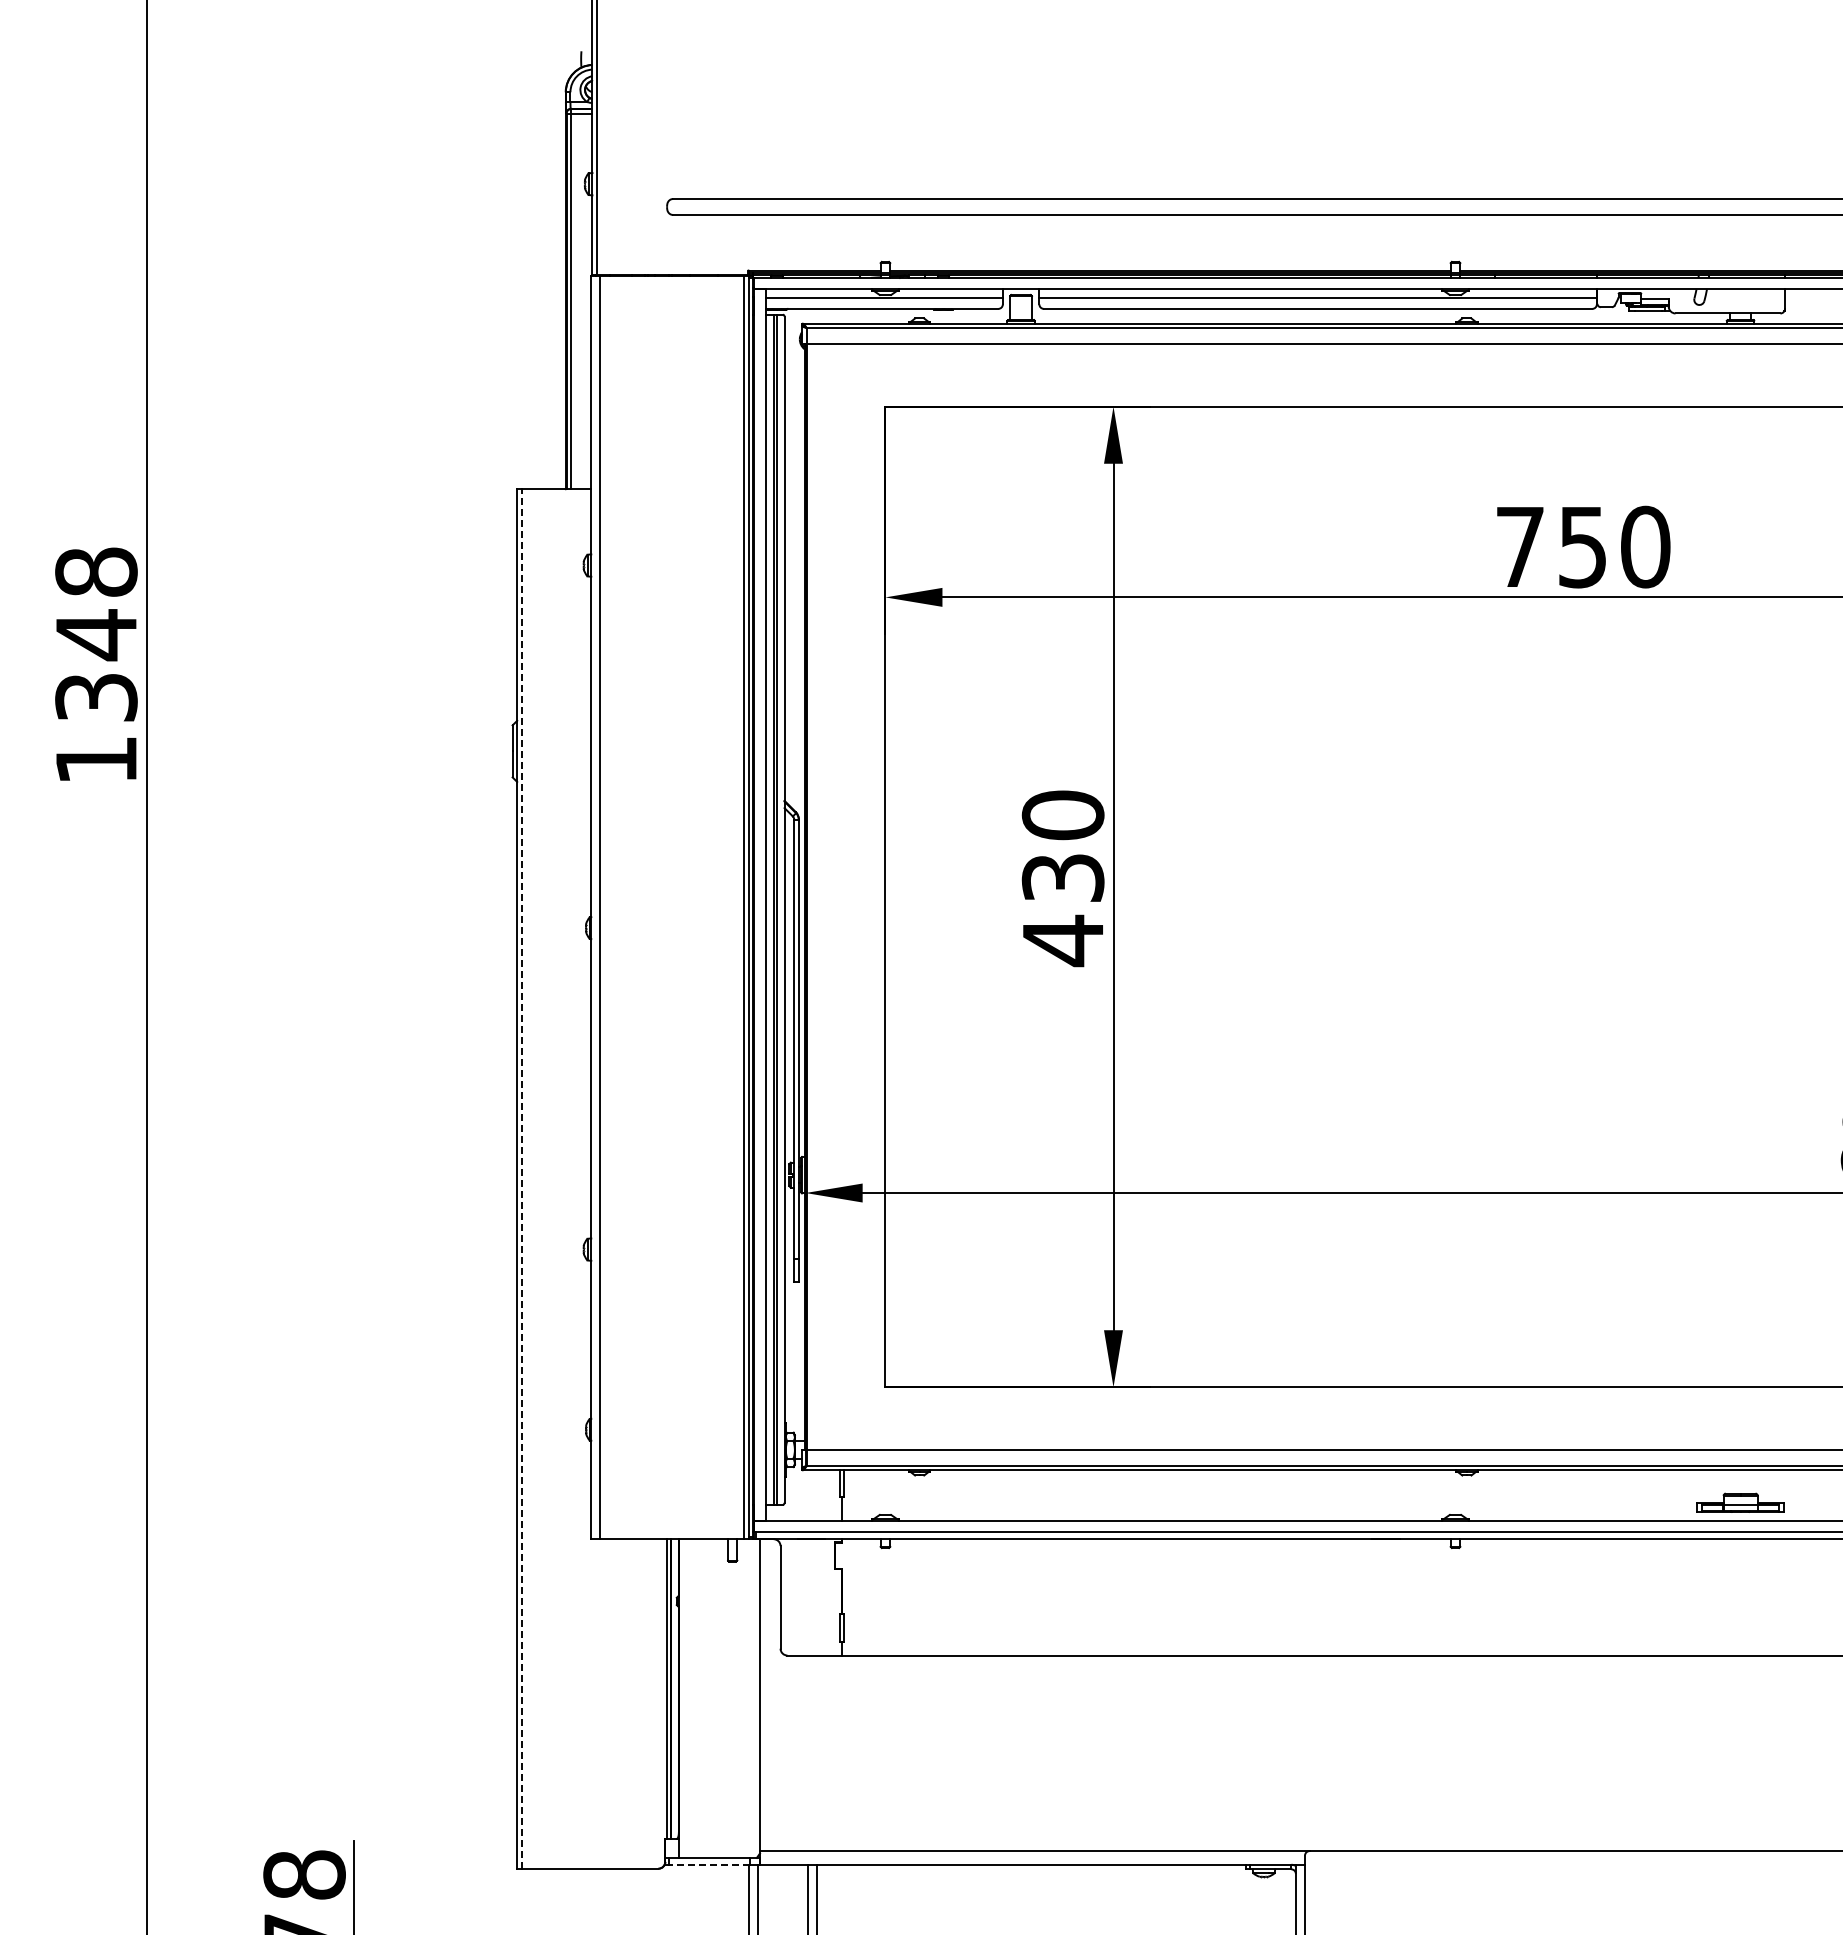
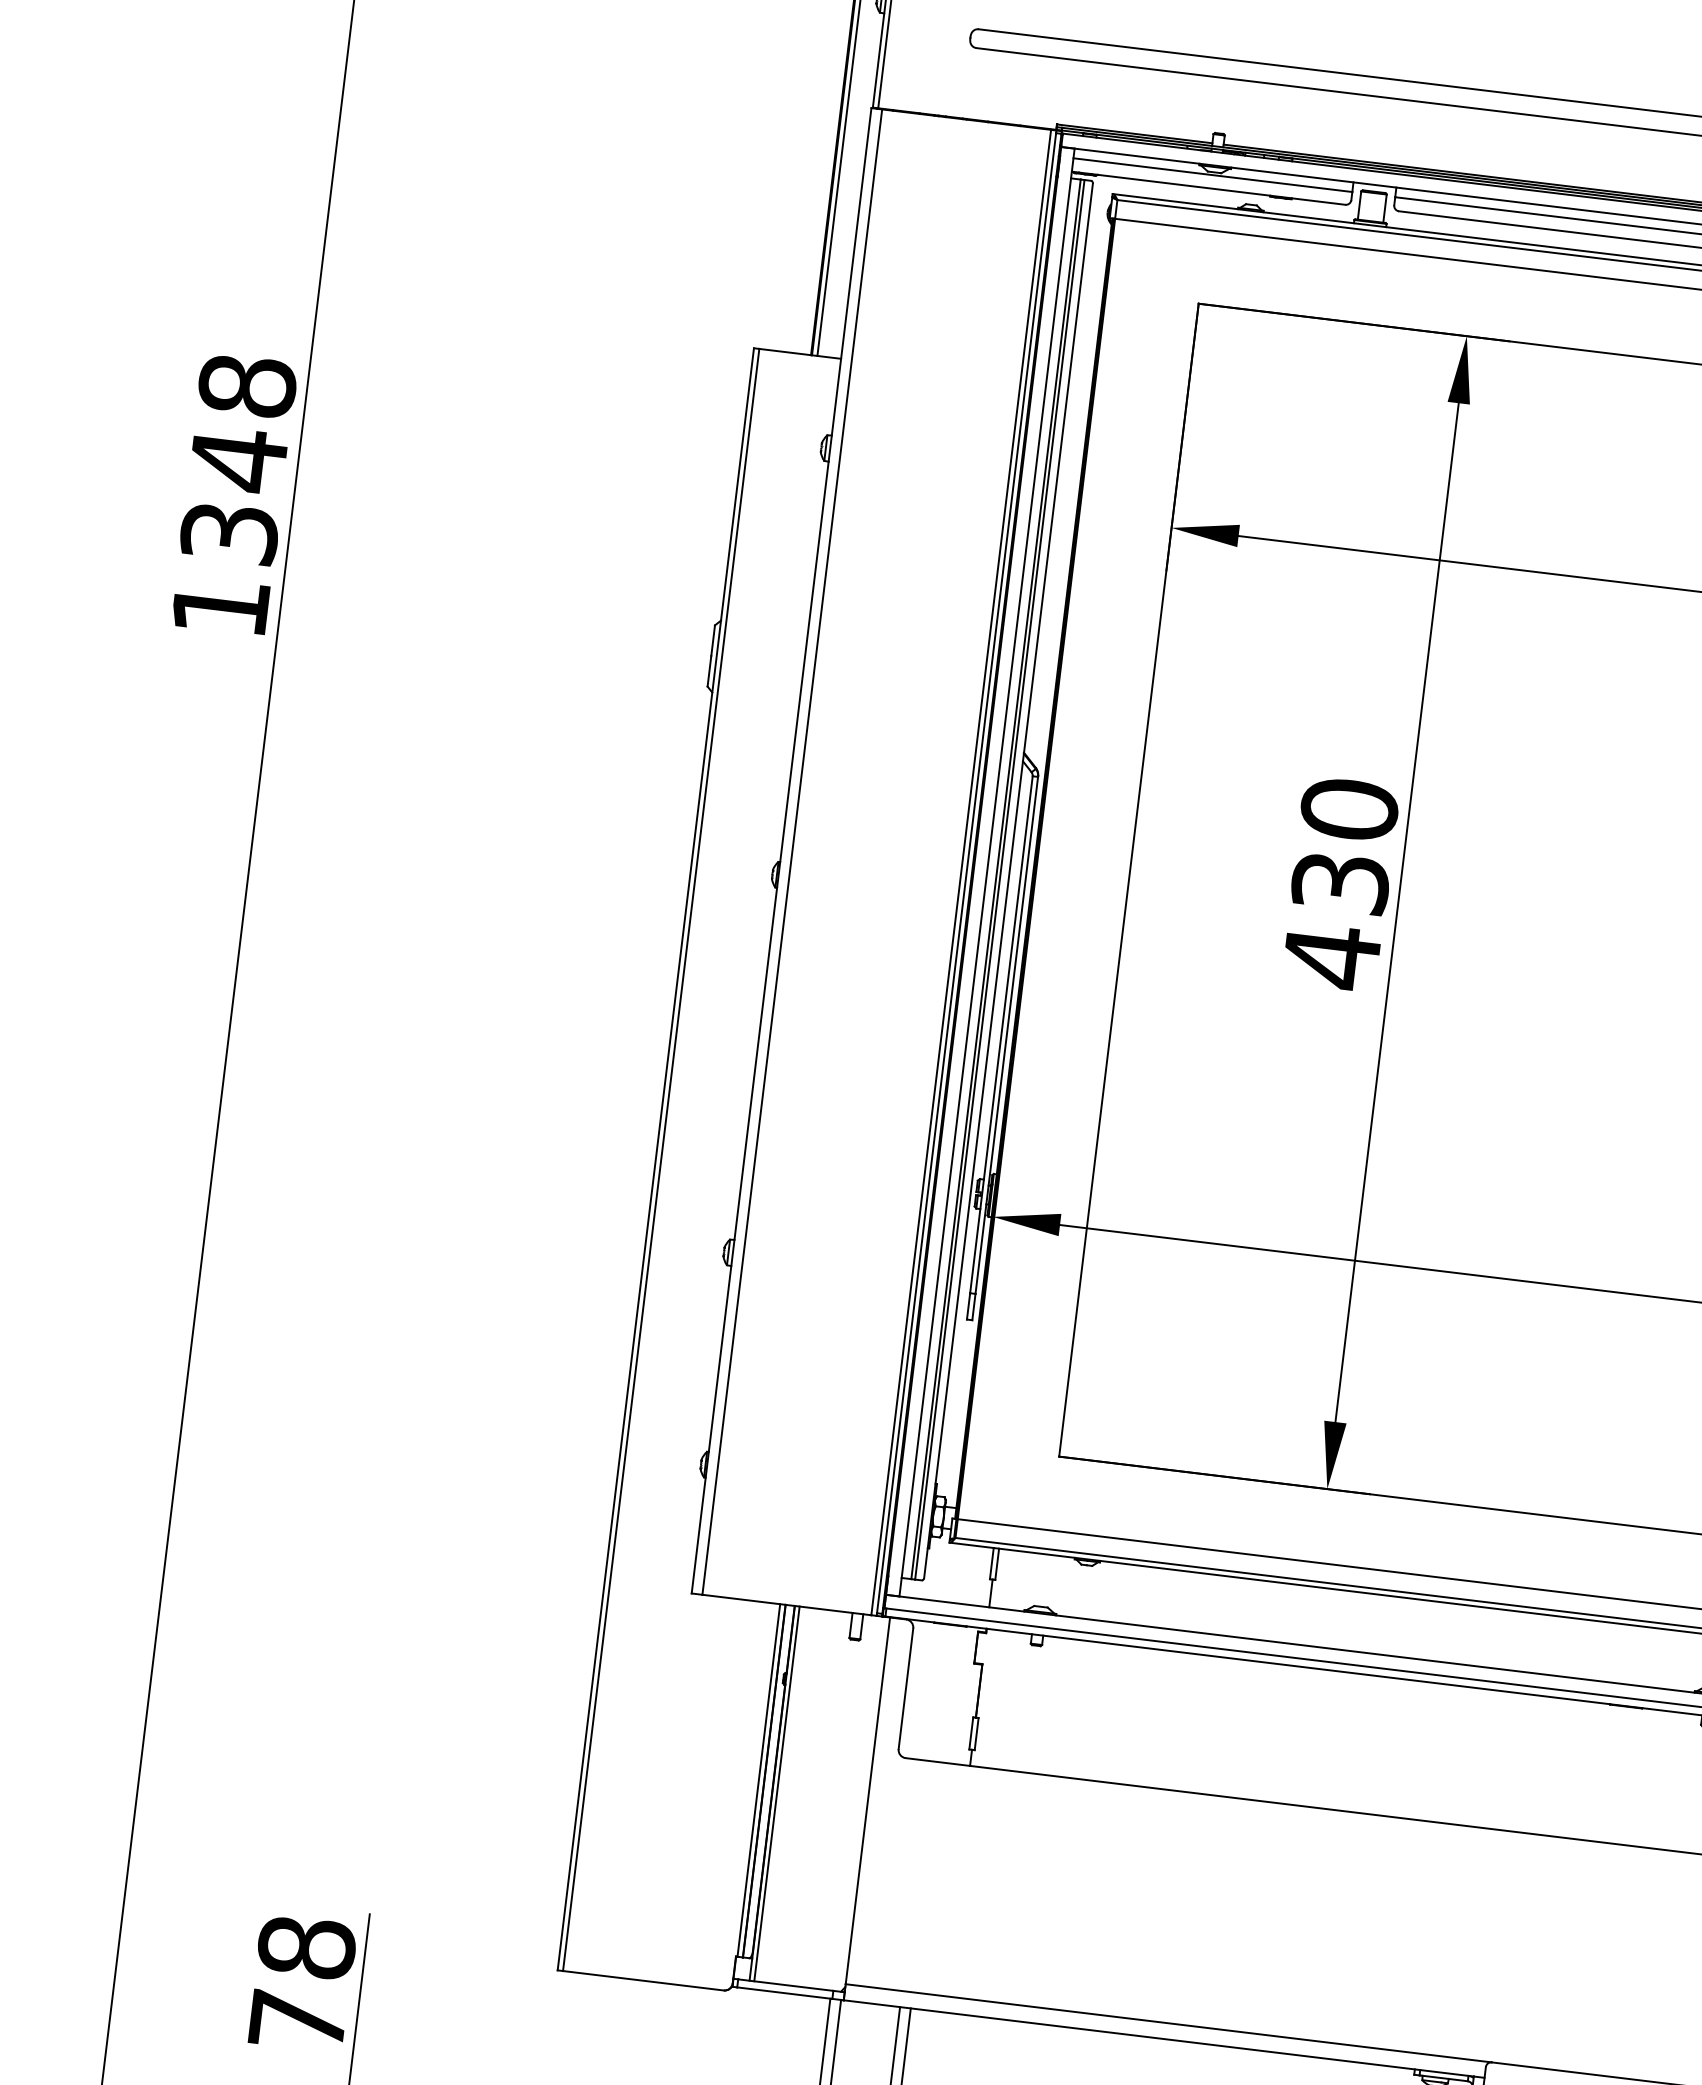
line: (521, 1178) -> (660, 1159), dashed -> solid
line: (683, 1698) -> (777, 1793), added
line: (709, 1864) -> (784, 1992), dashed -> solid

